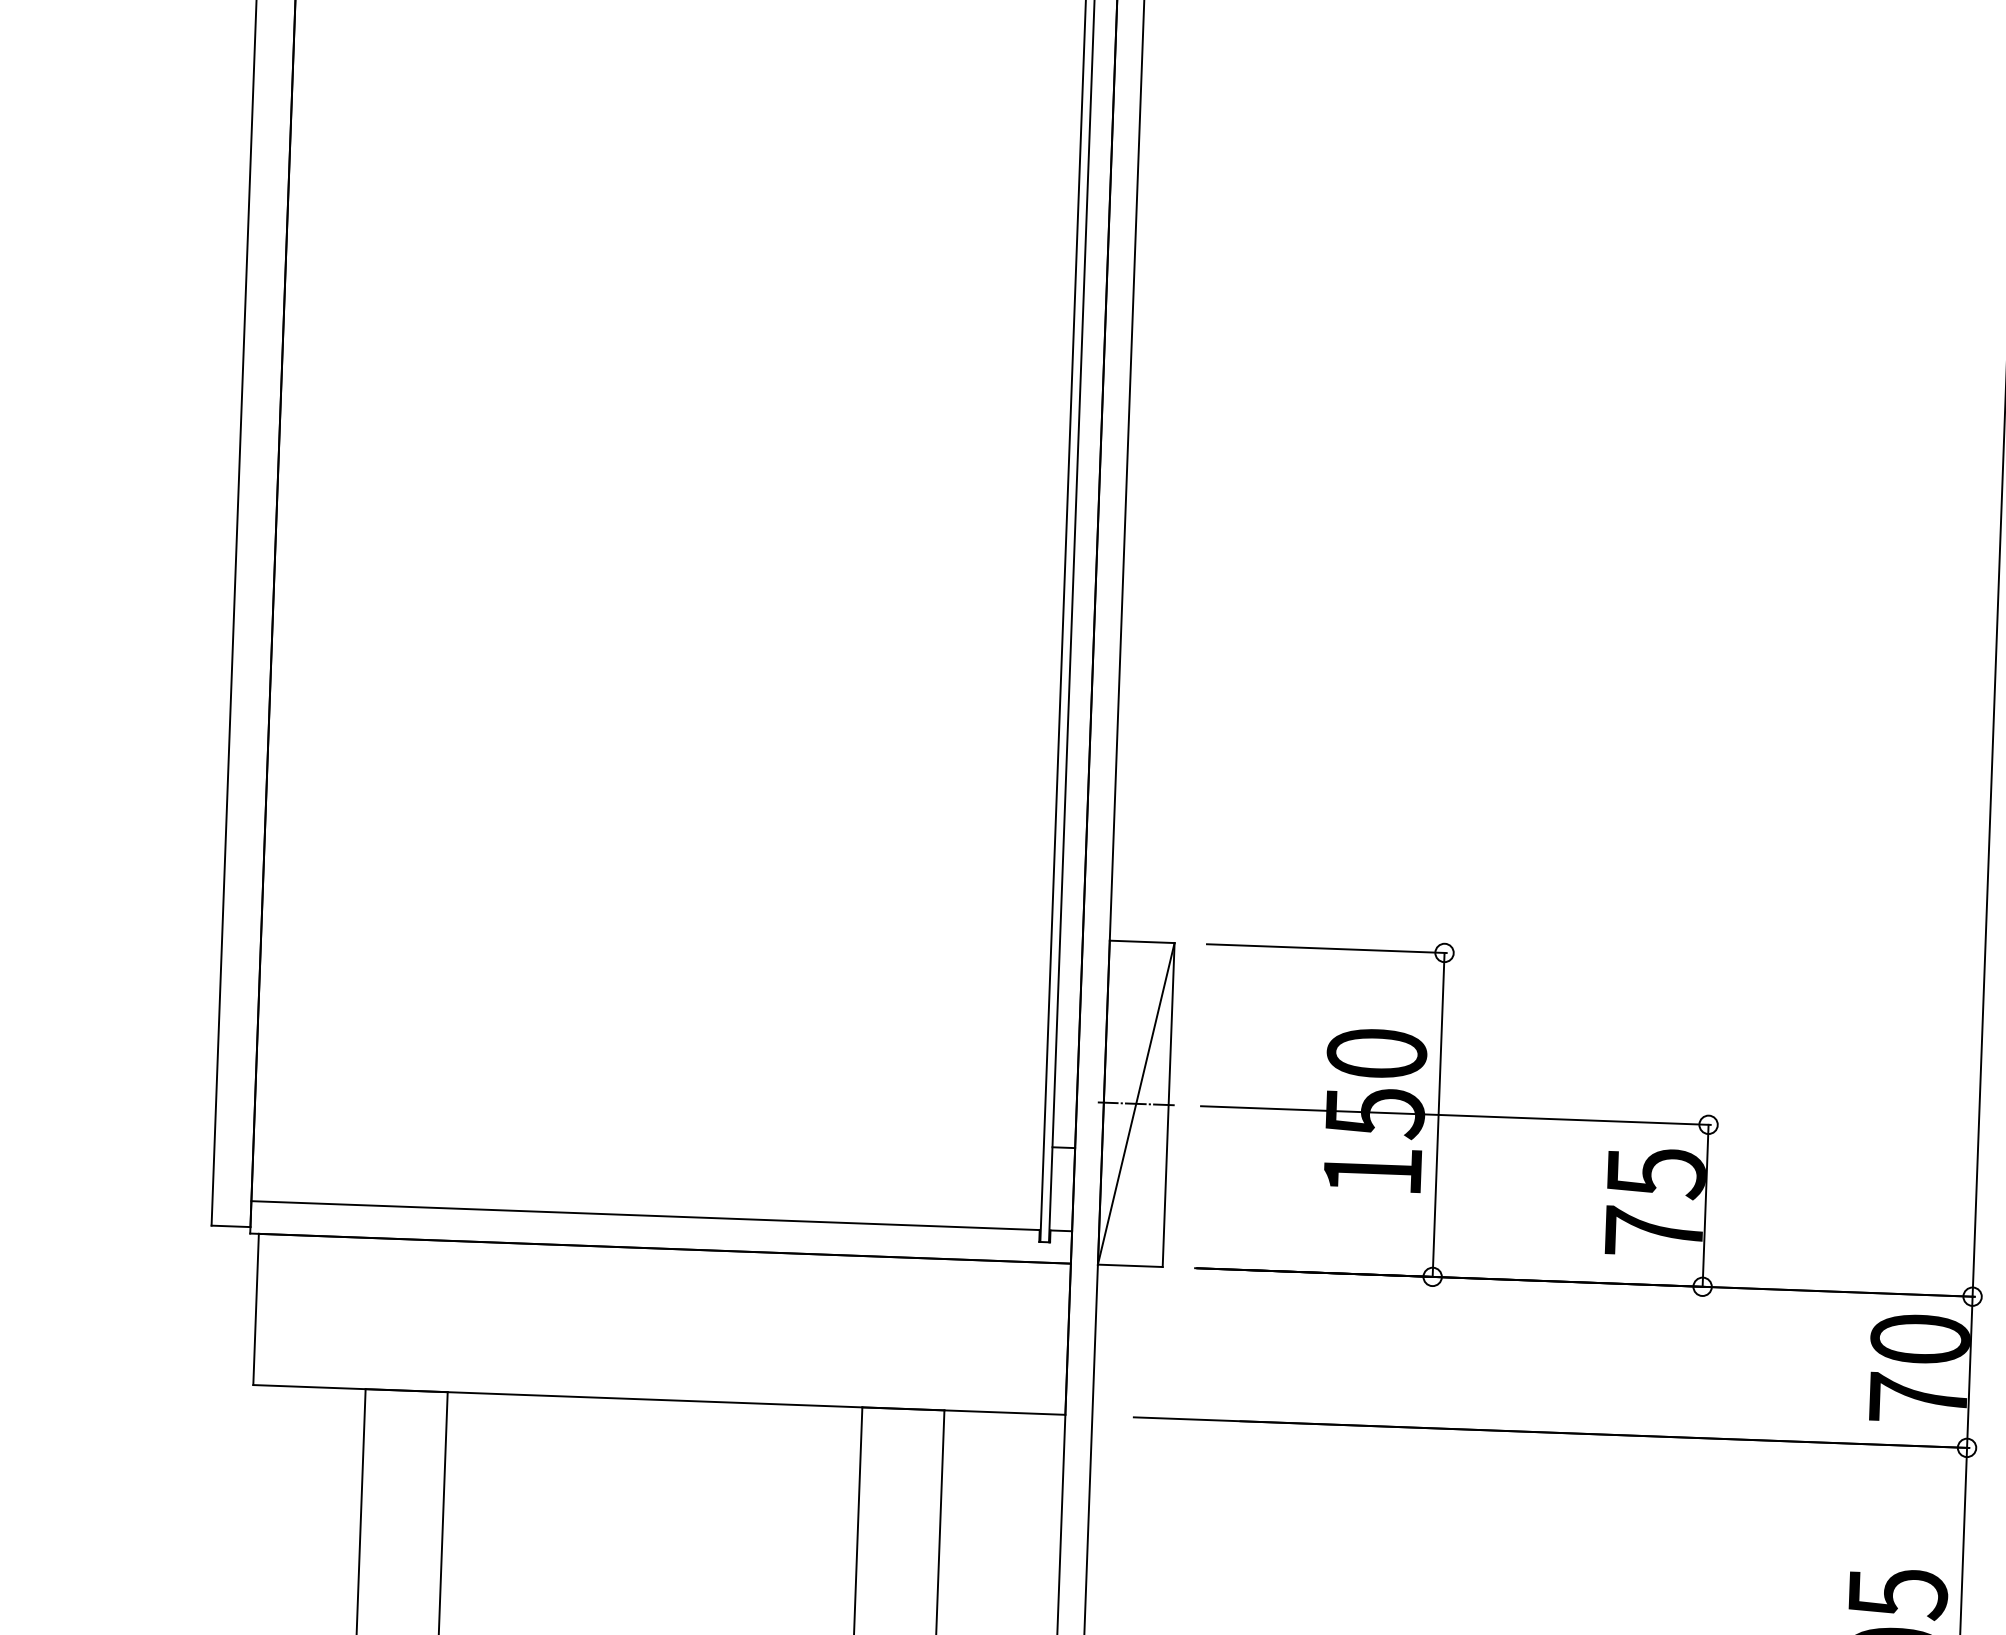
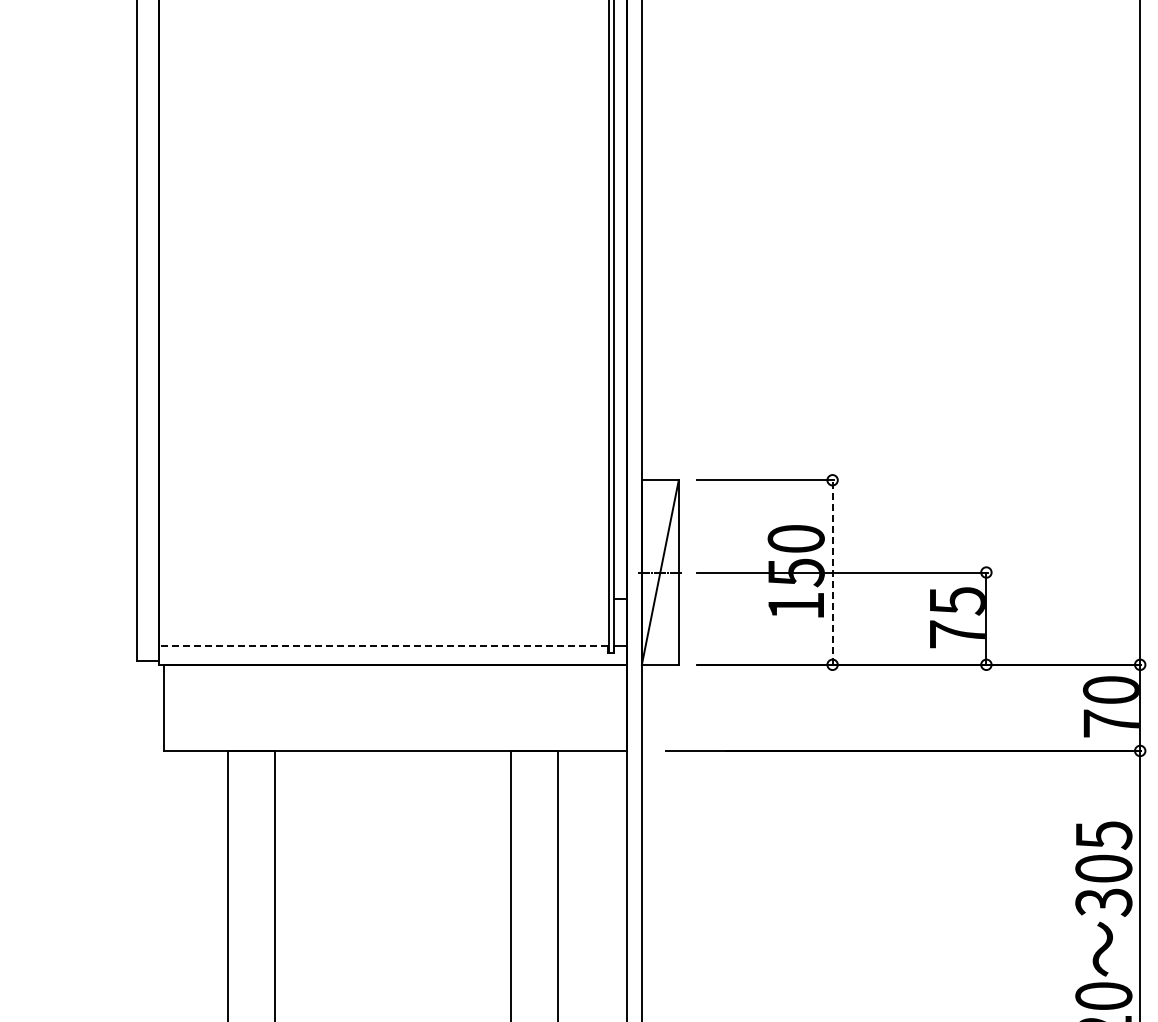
line: (1438, 1114) -> (832, 572), solid -> dashed
line: (645, 1215) -> (383, 646), solid -> dashed

